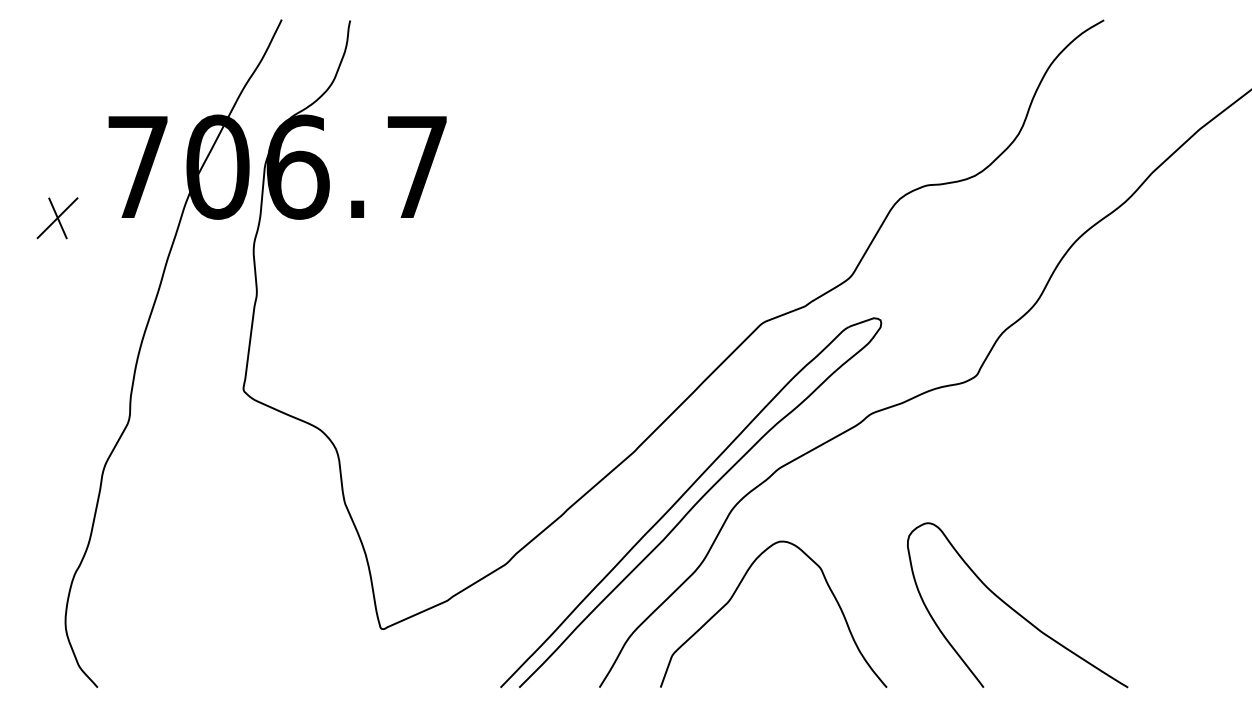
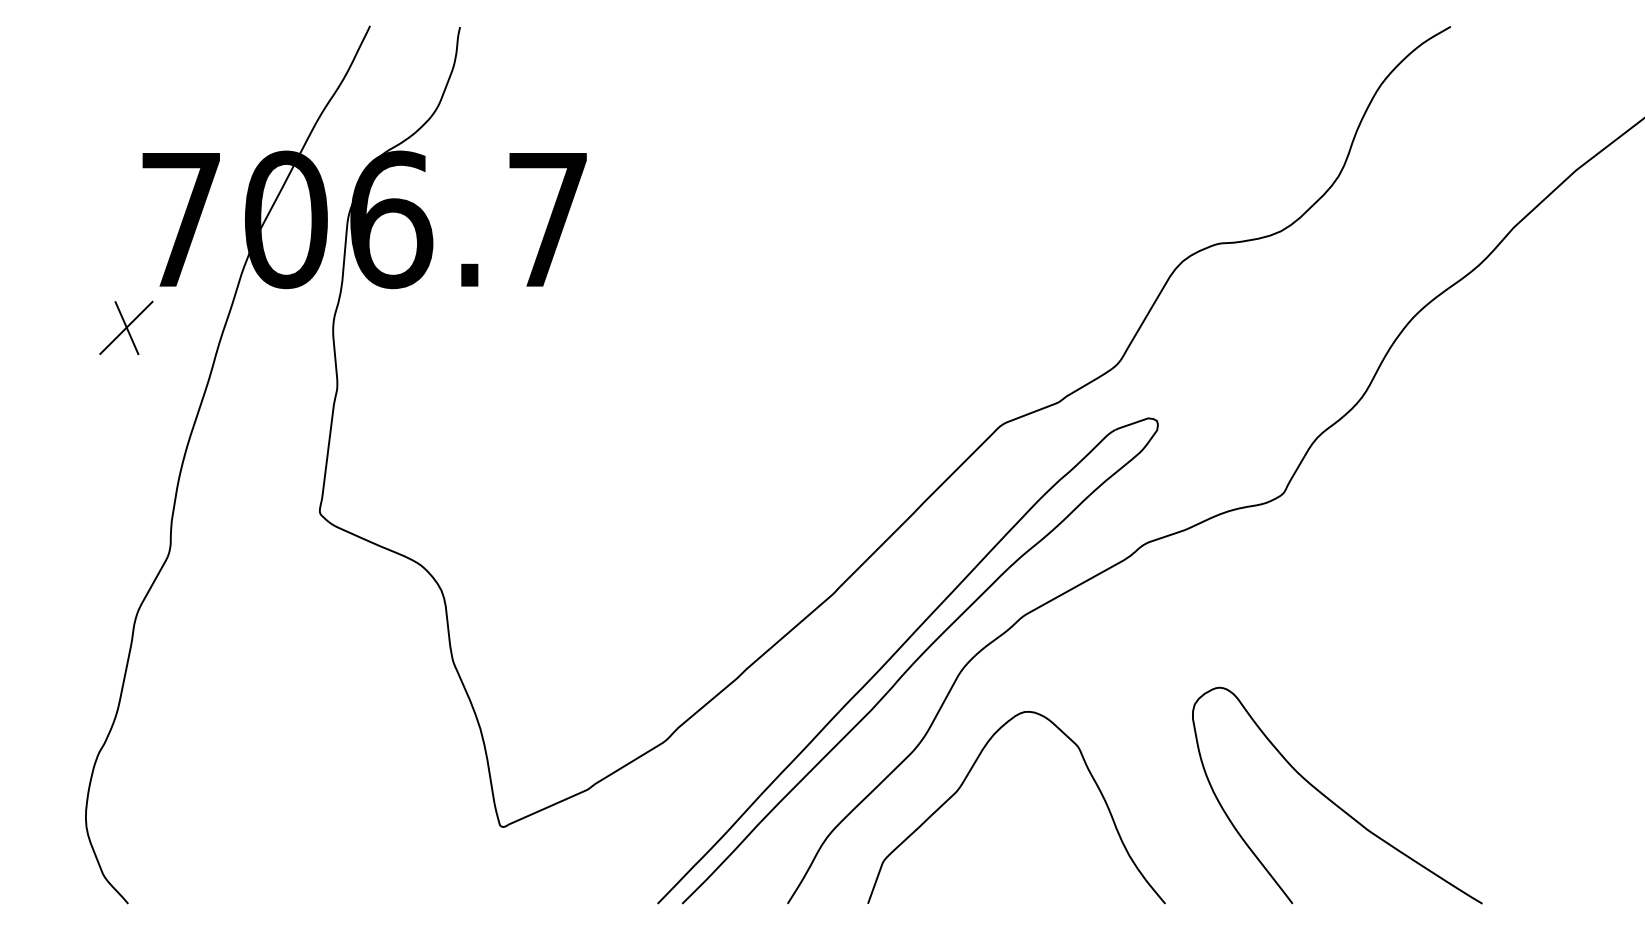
part: (57, 217) -> (126, 327), moved

